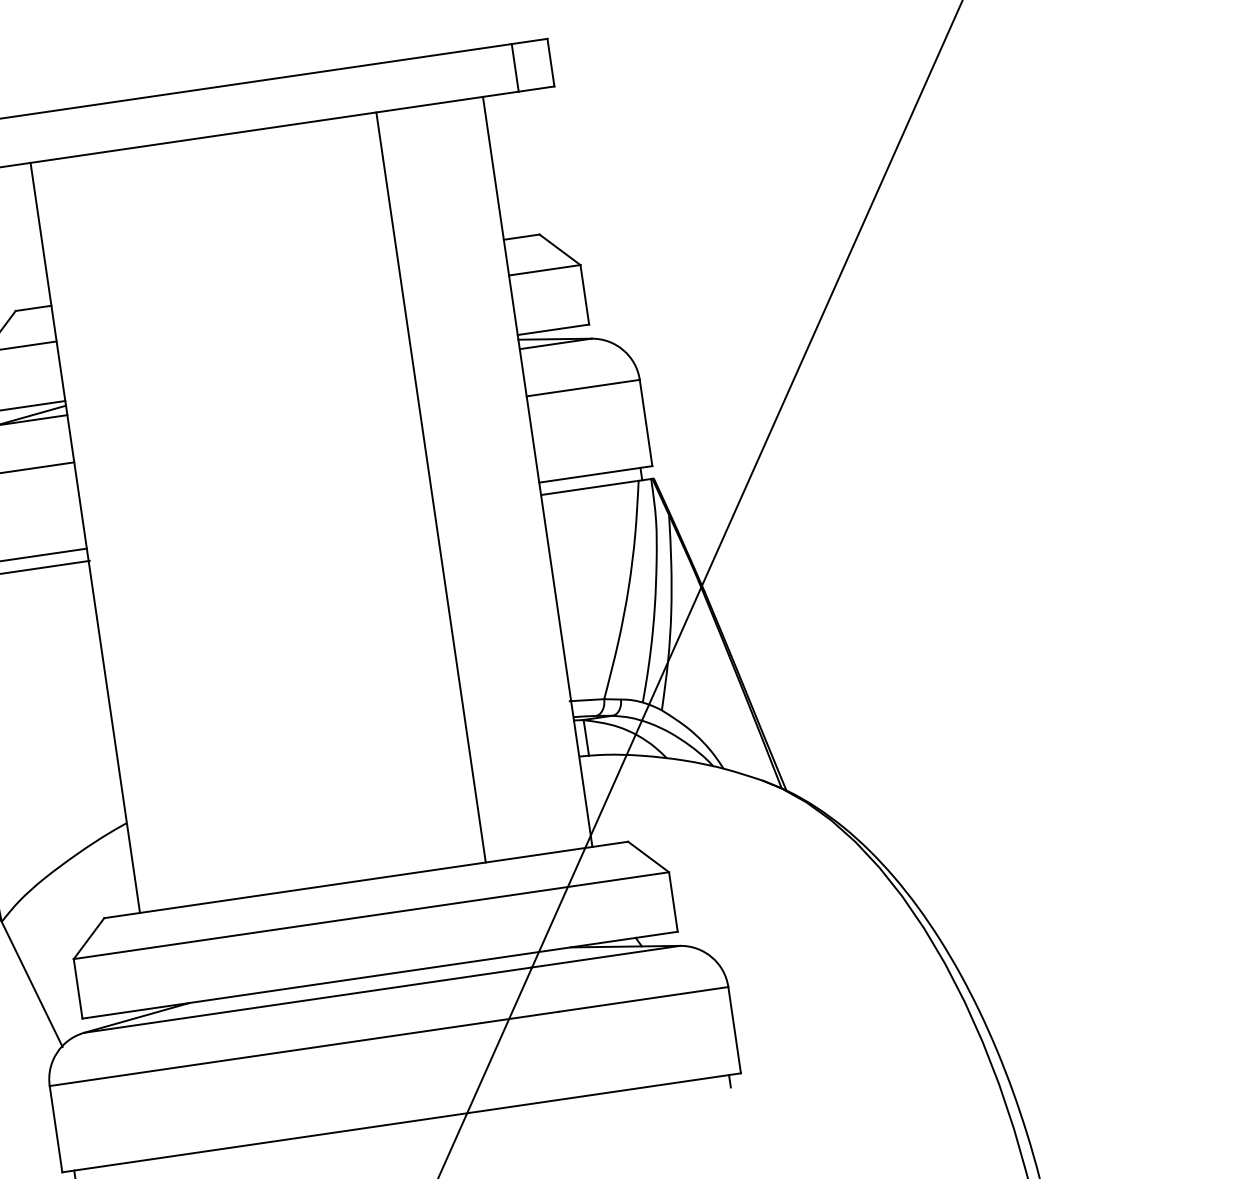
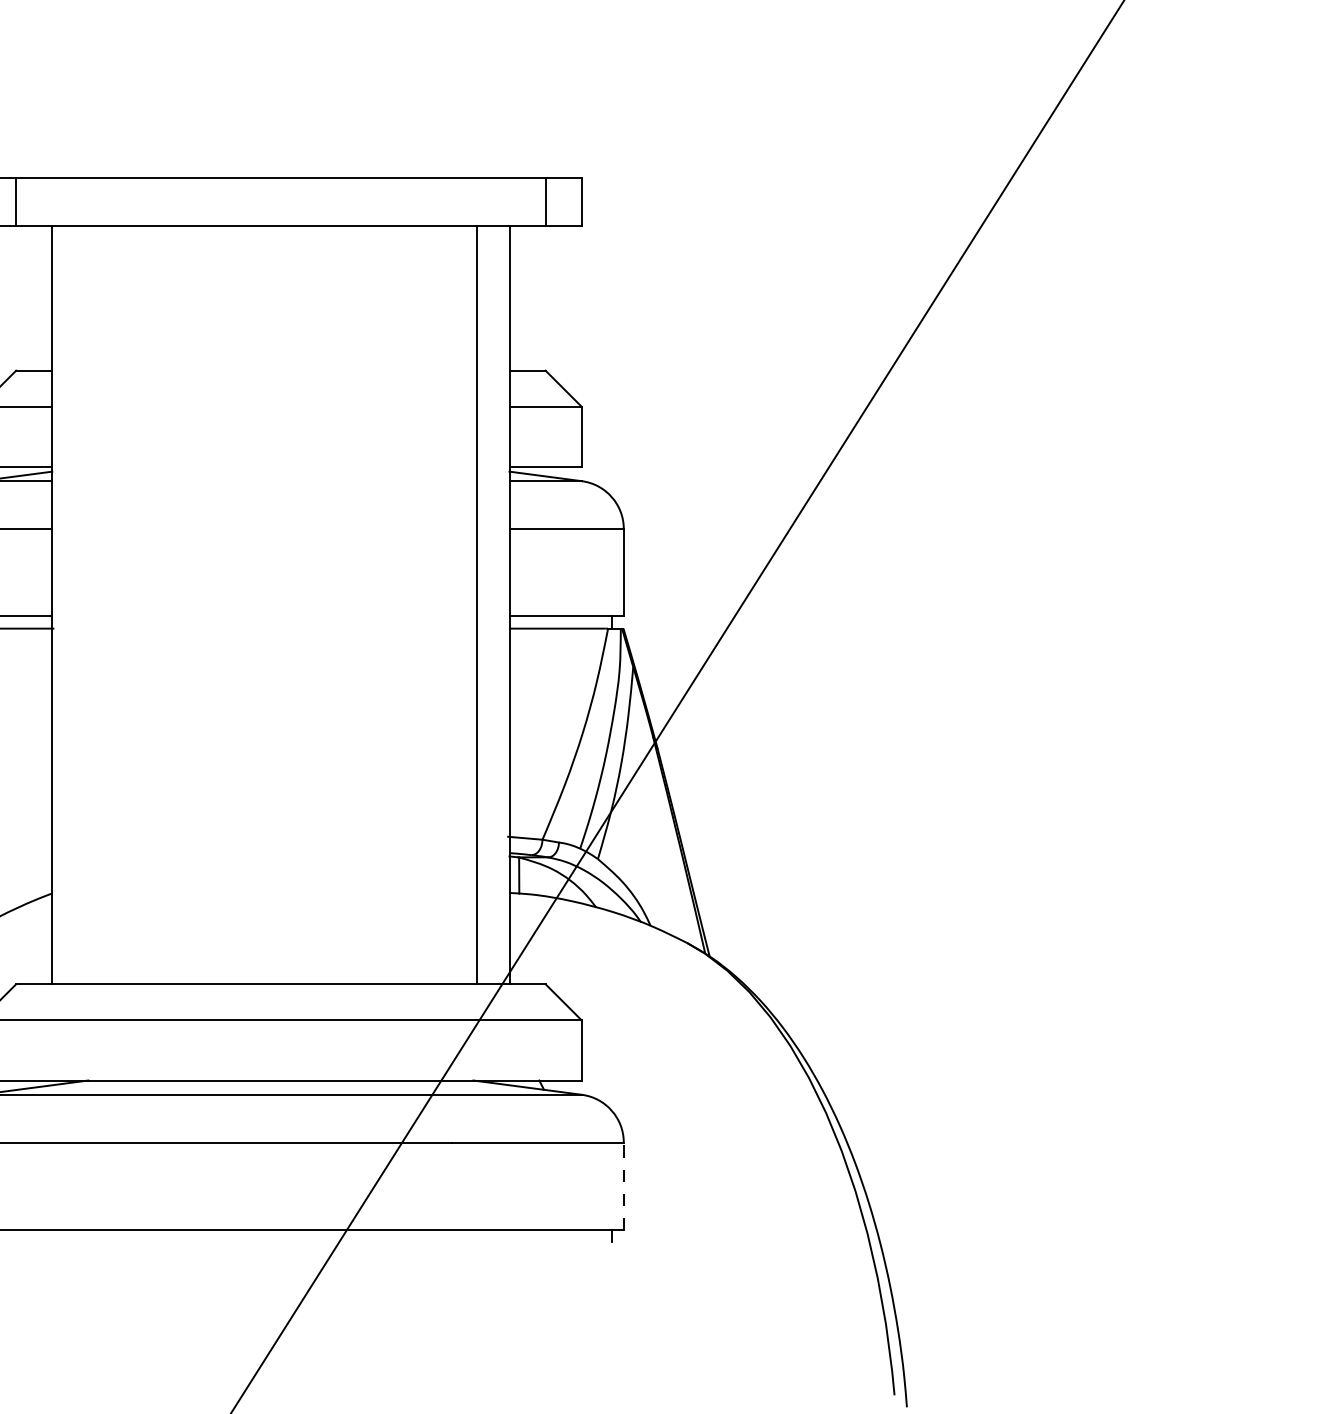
line: (430, 487) -> (476, 605), moved
line: (734, 1030) -> (623, 1186), solid -> dashed

